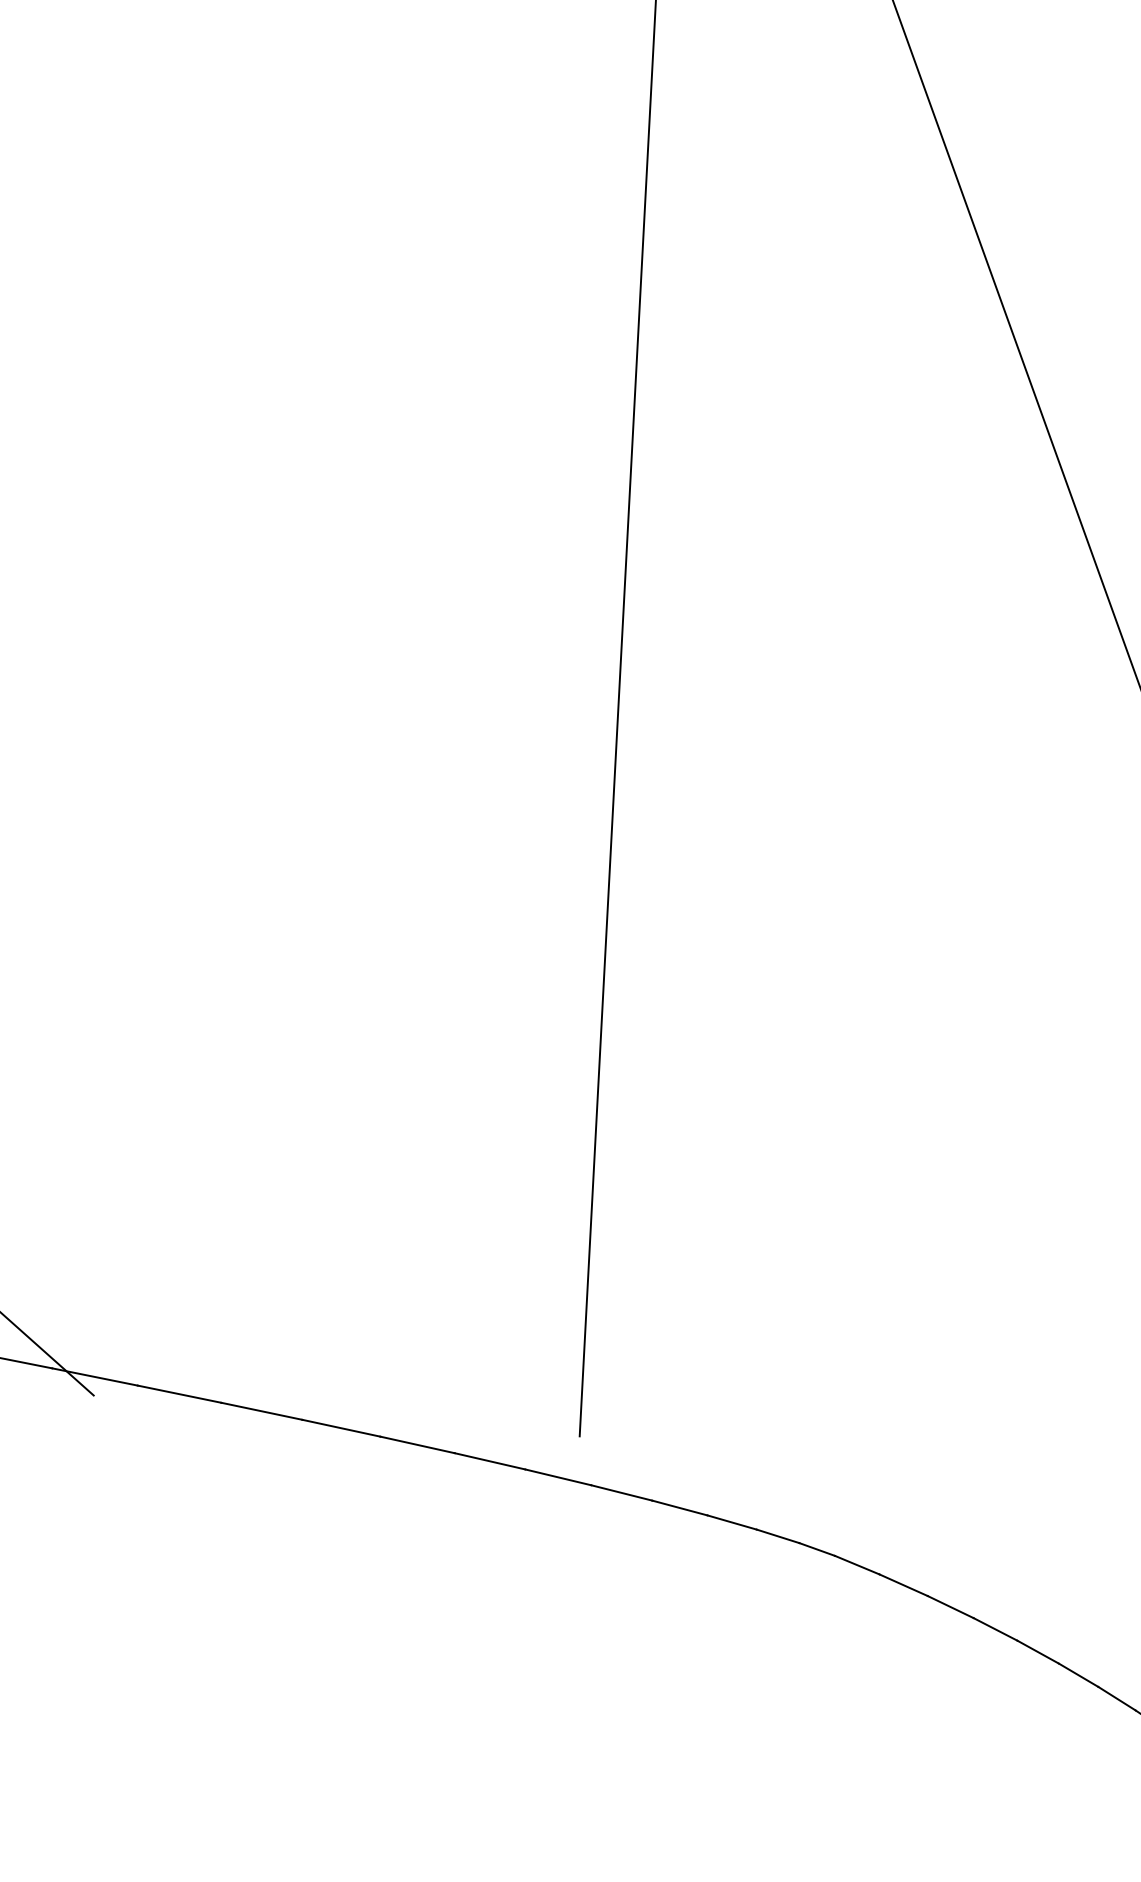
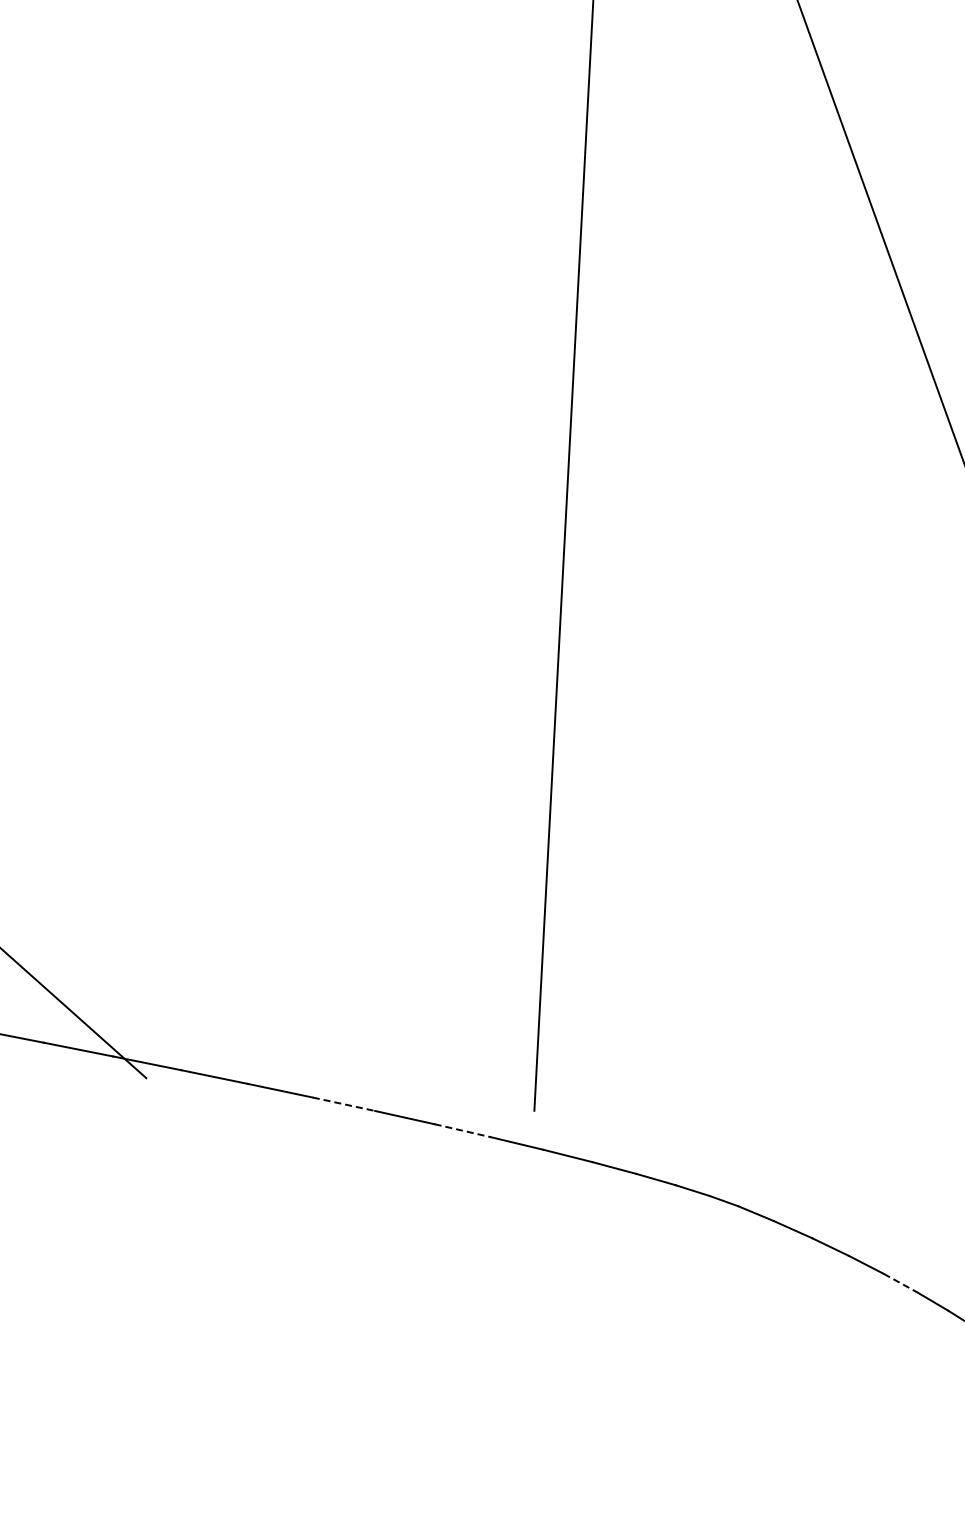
line: (341, 1428) -> (344, 1104), solid -> dashed
line: (489, 1461) -> (462, 1130), solid -> dashed
line: (1038, 1652) -> (900, 1283), solid -> dashed

